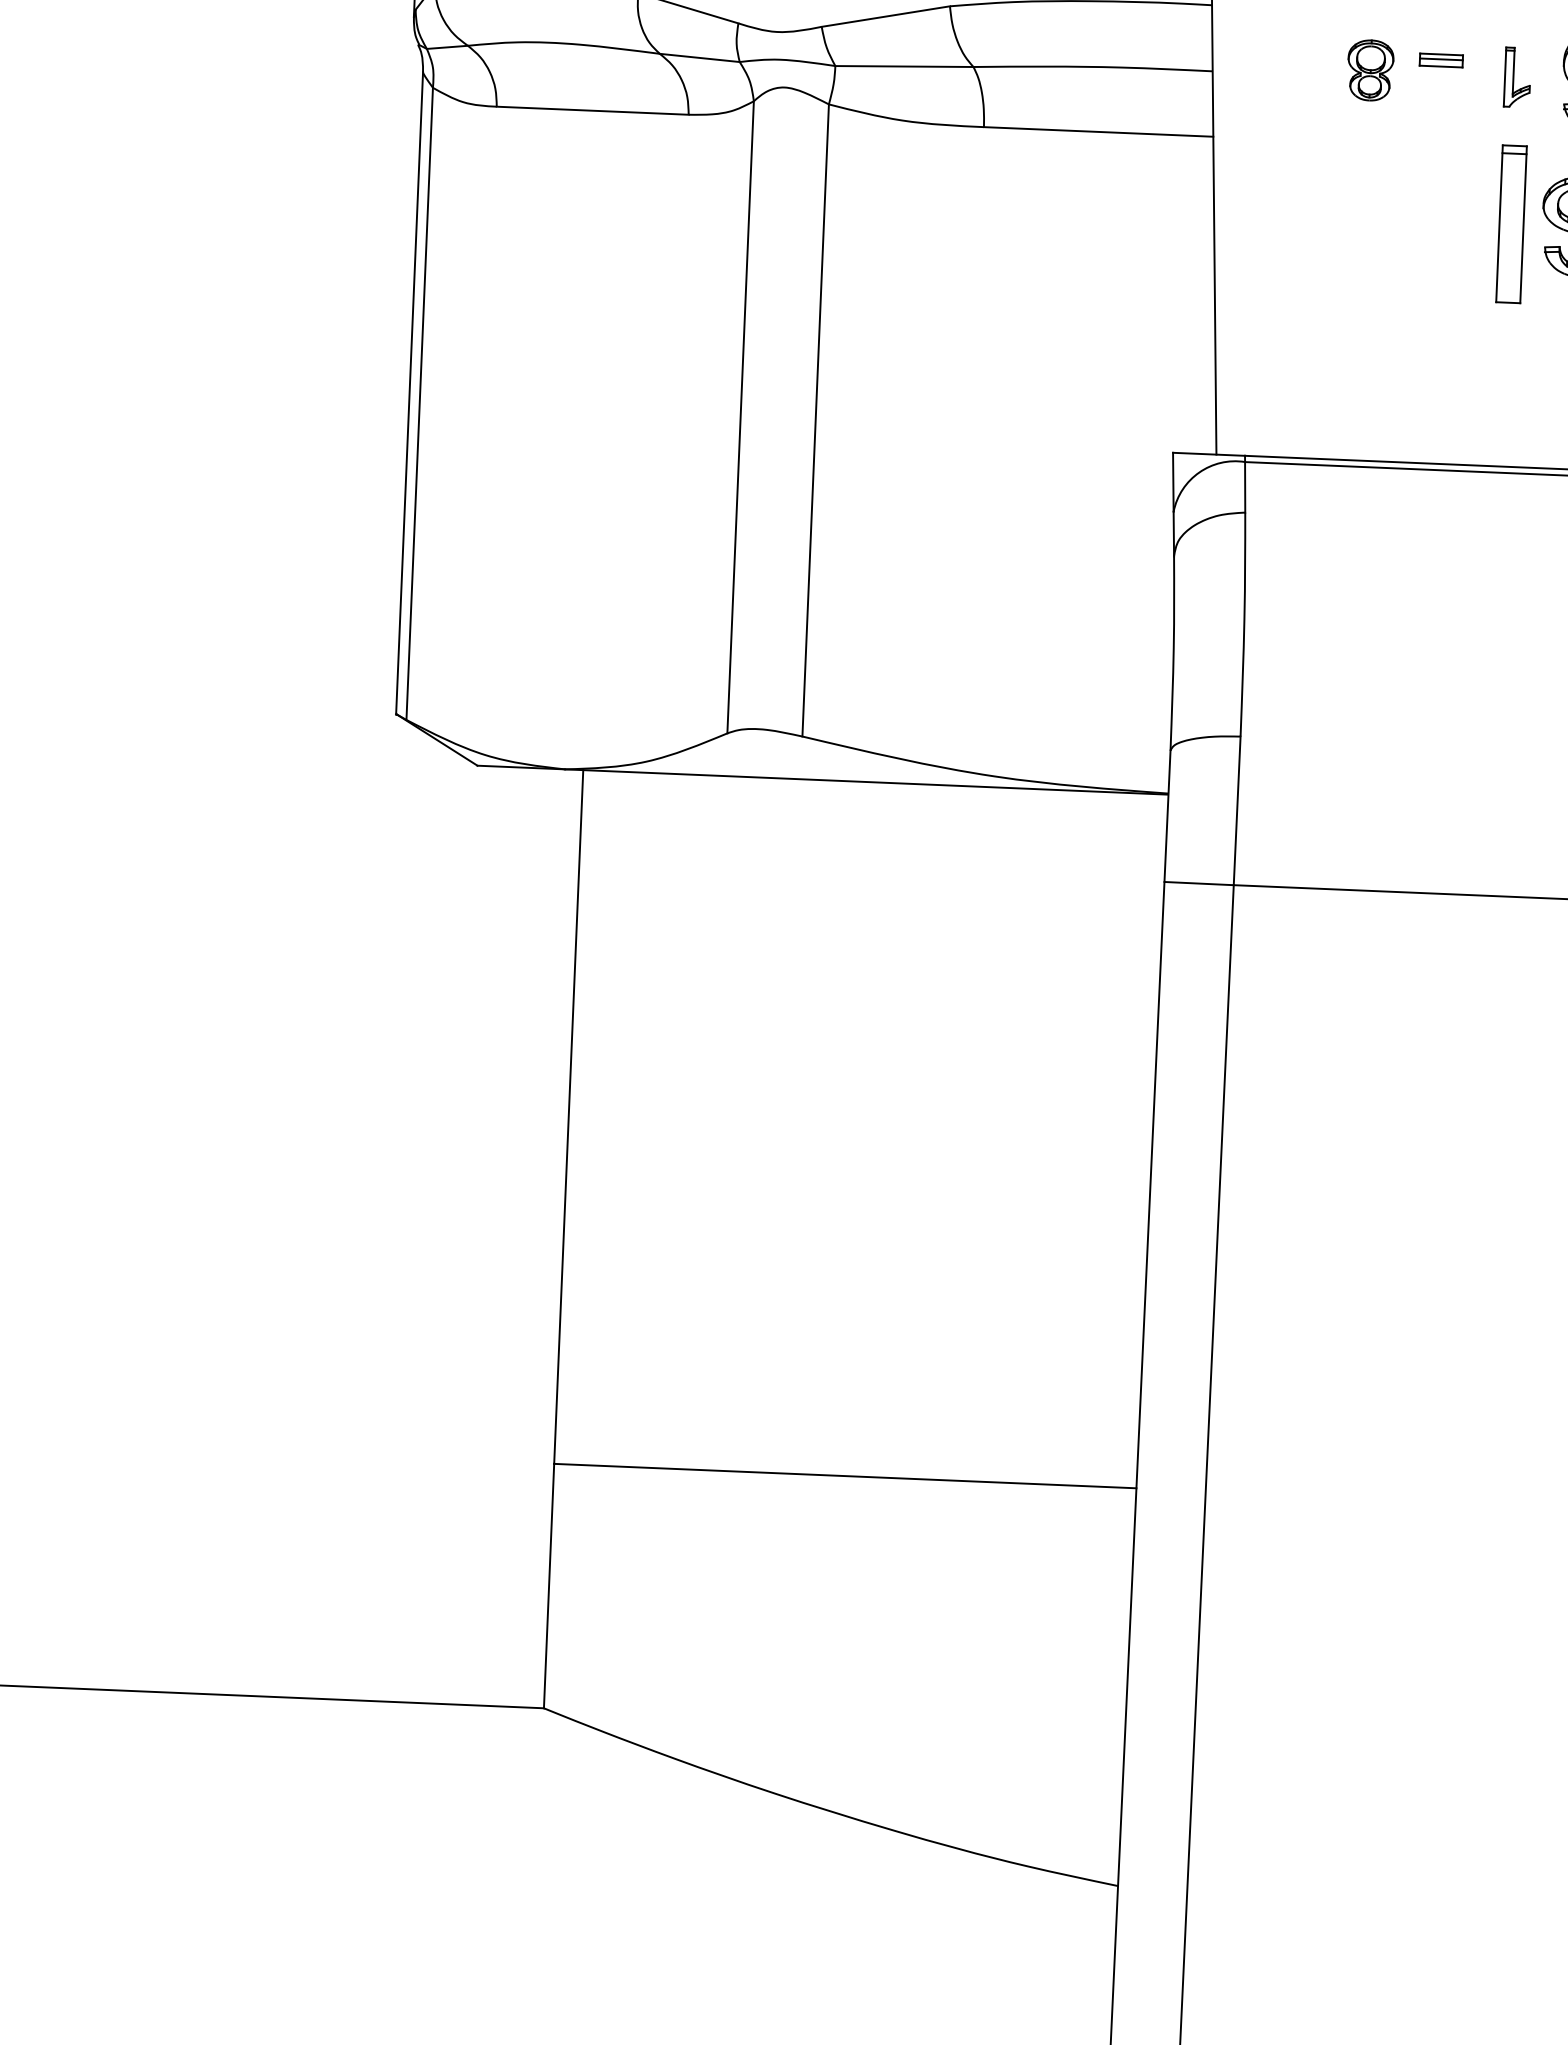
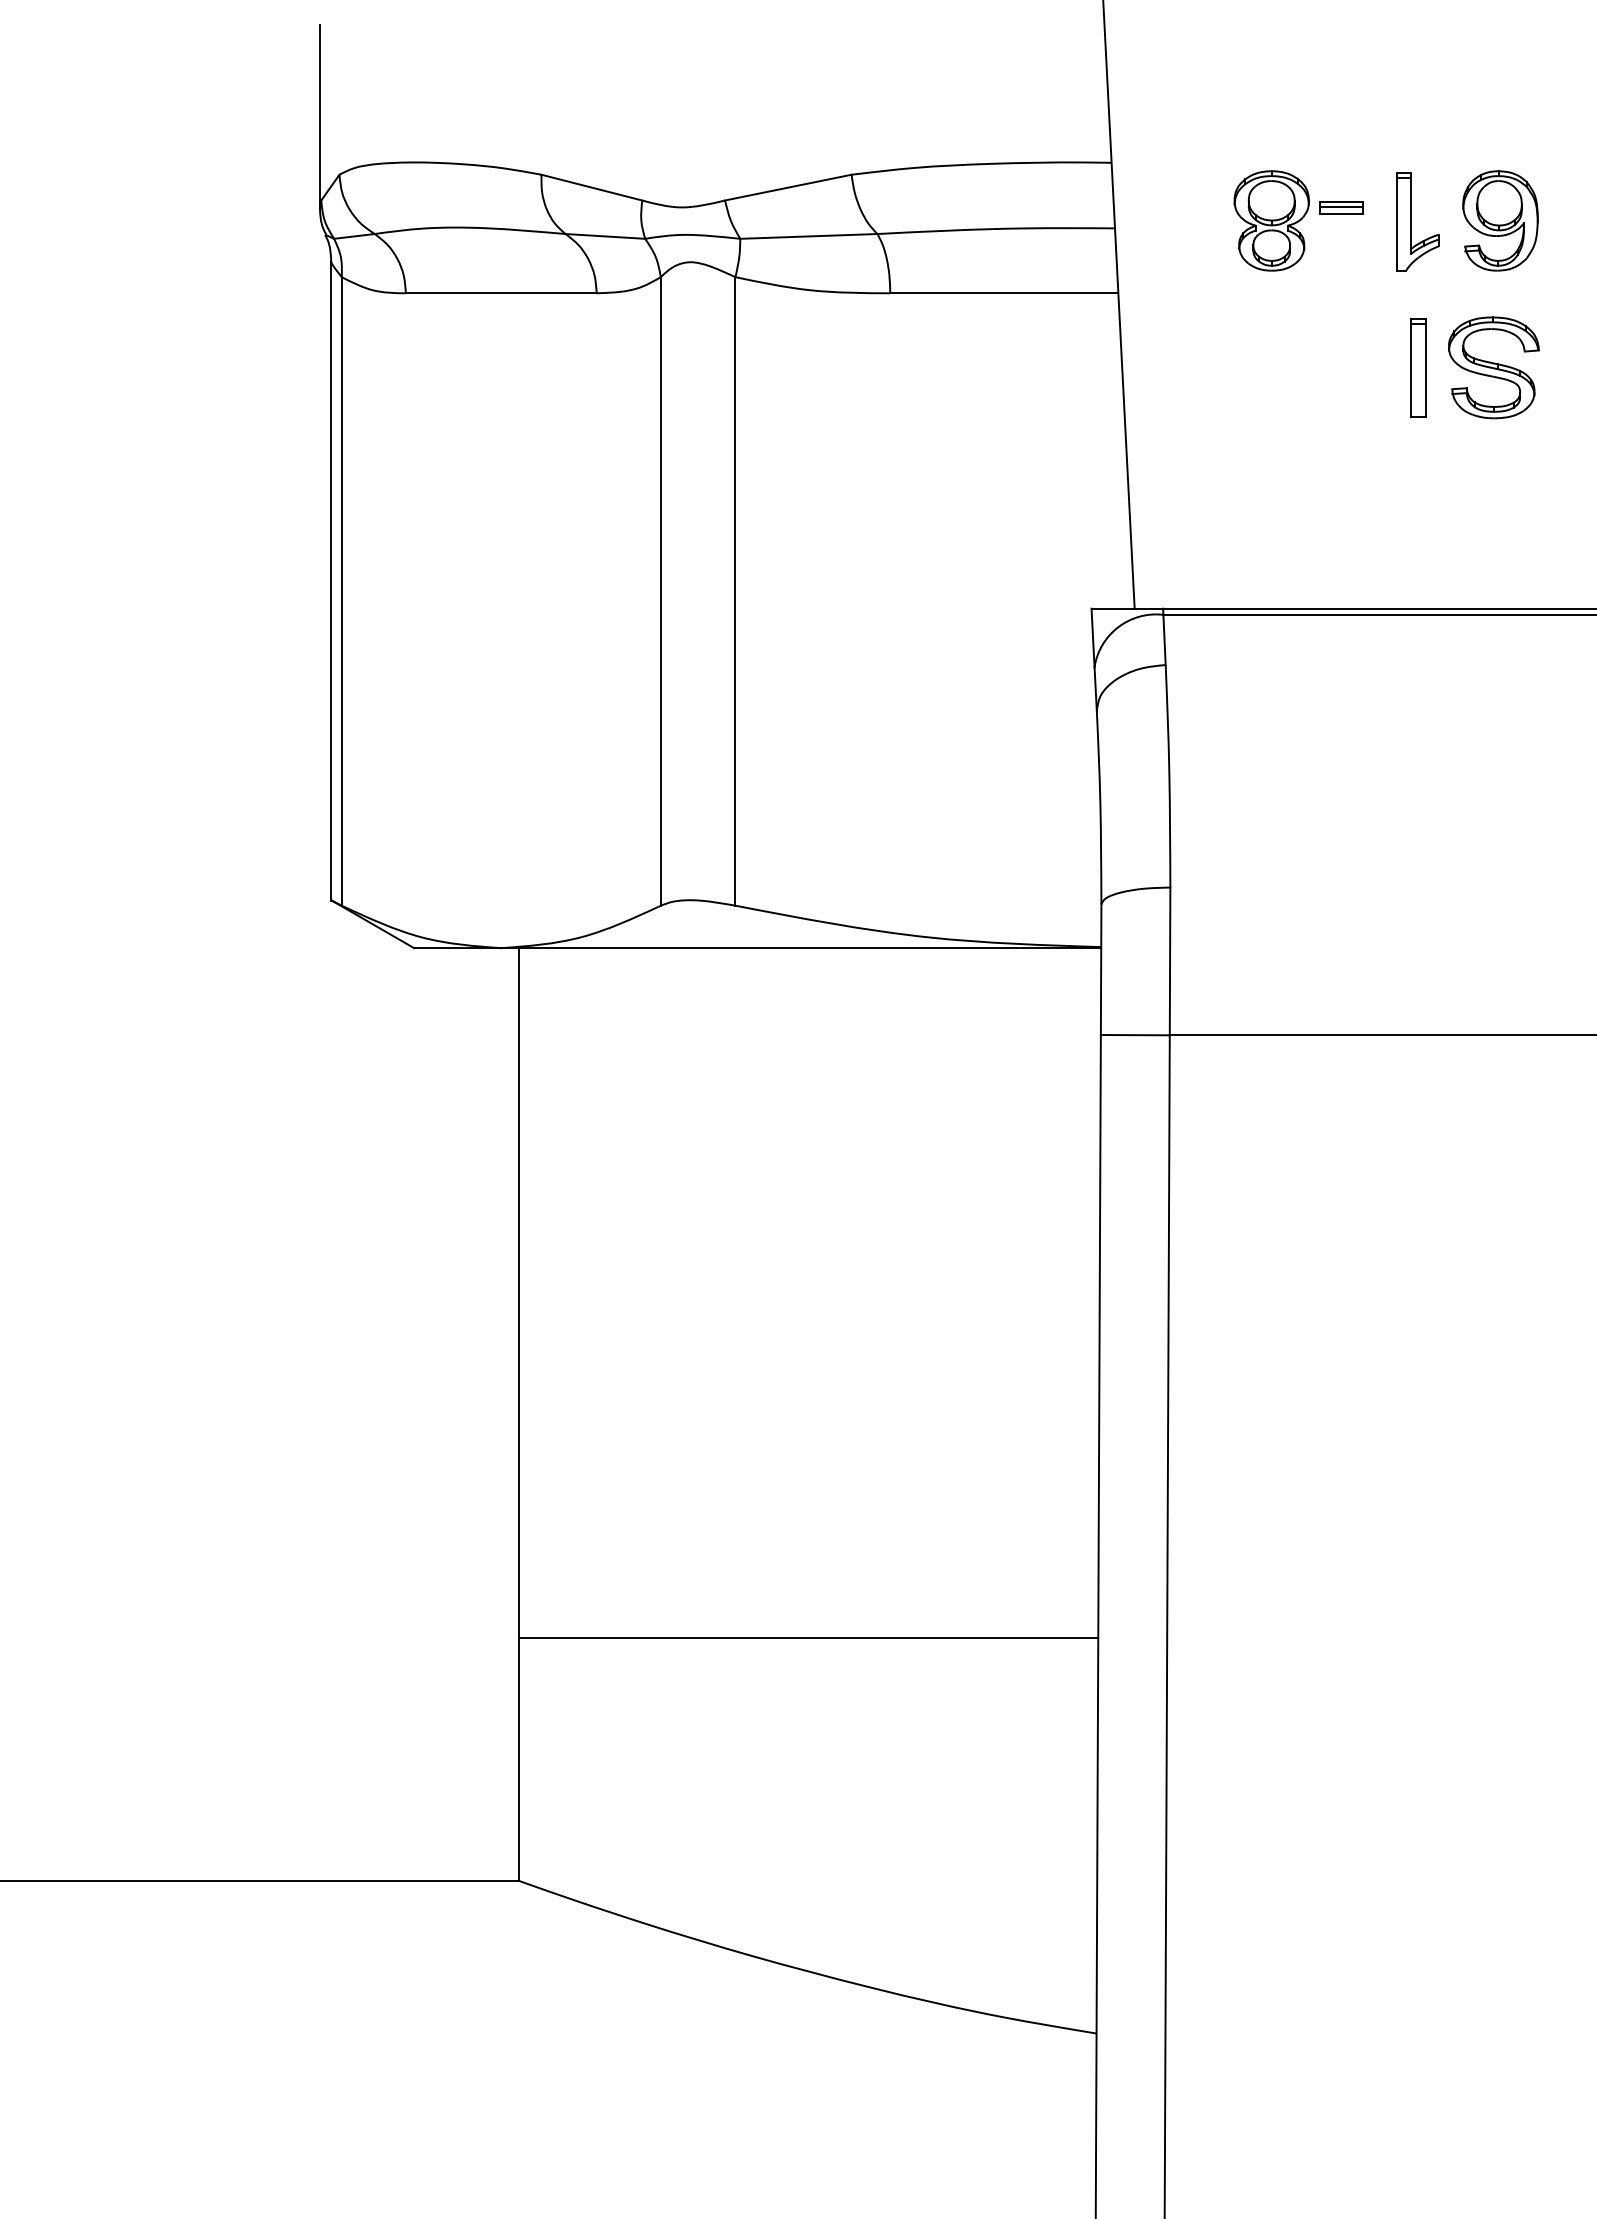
part: (1370, 70) -> (1271, 220), size x1.67
part: (1517, 77) -> (1417, 221), size x1.67
part: (1512, 224) -> (1418, 367), size x0.62

